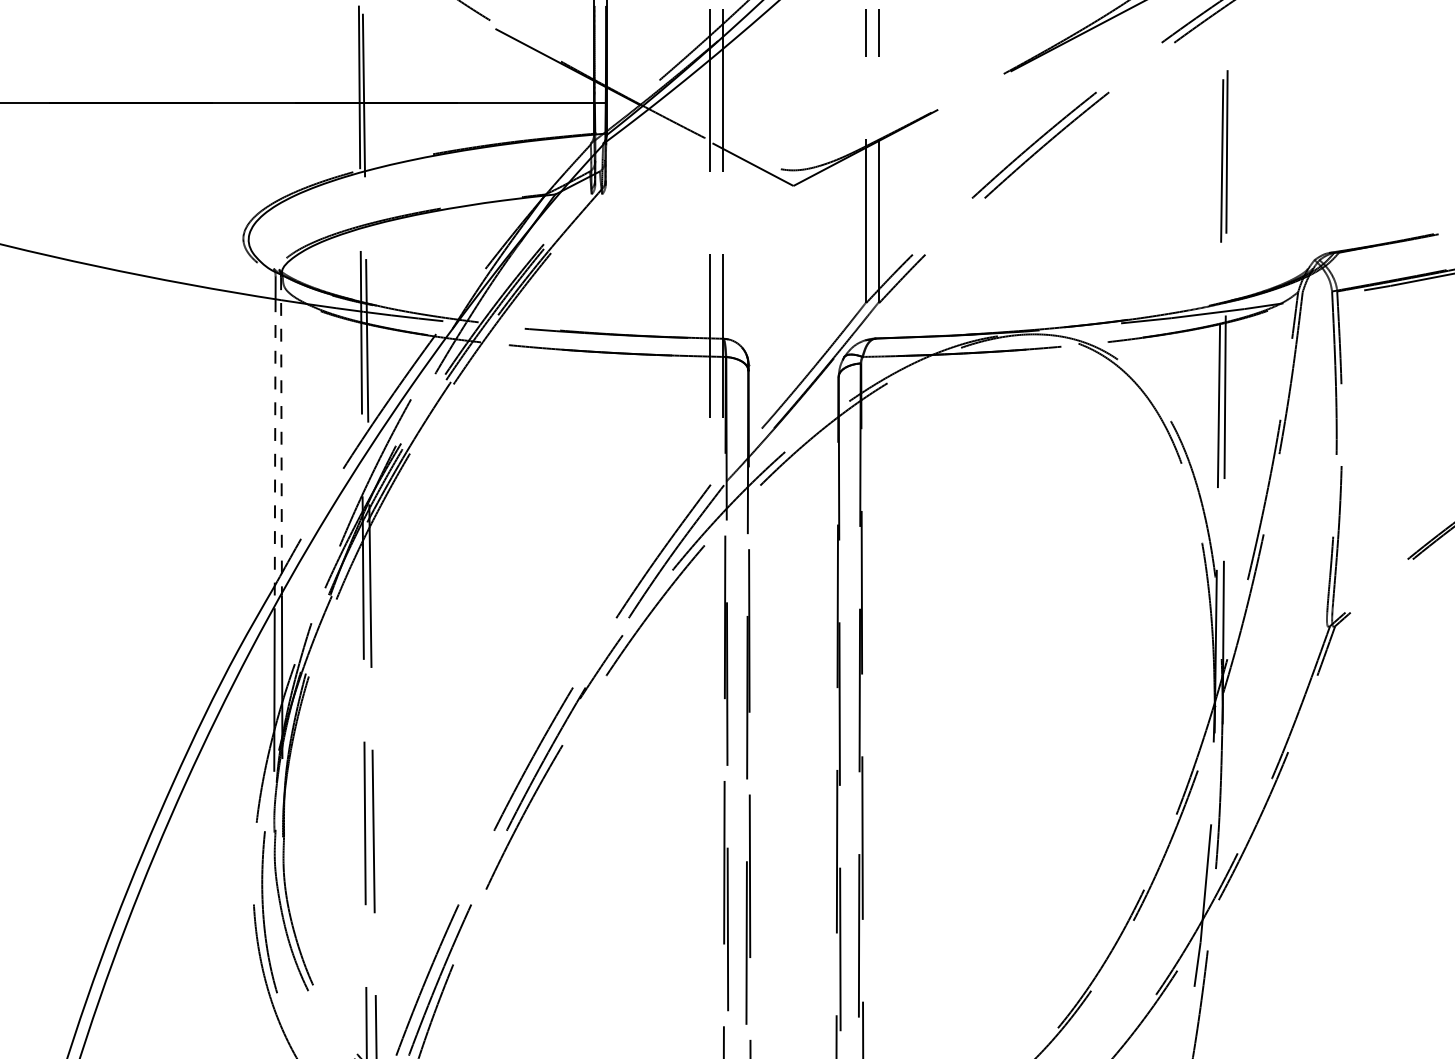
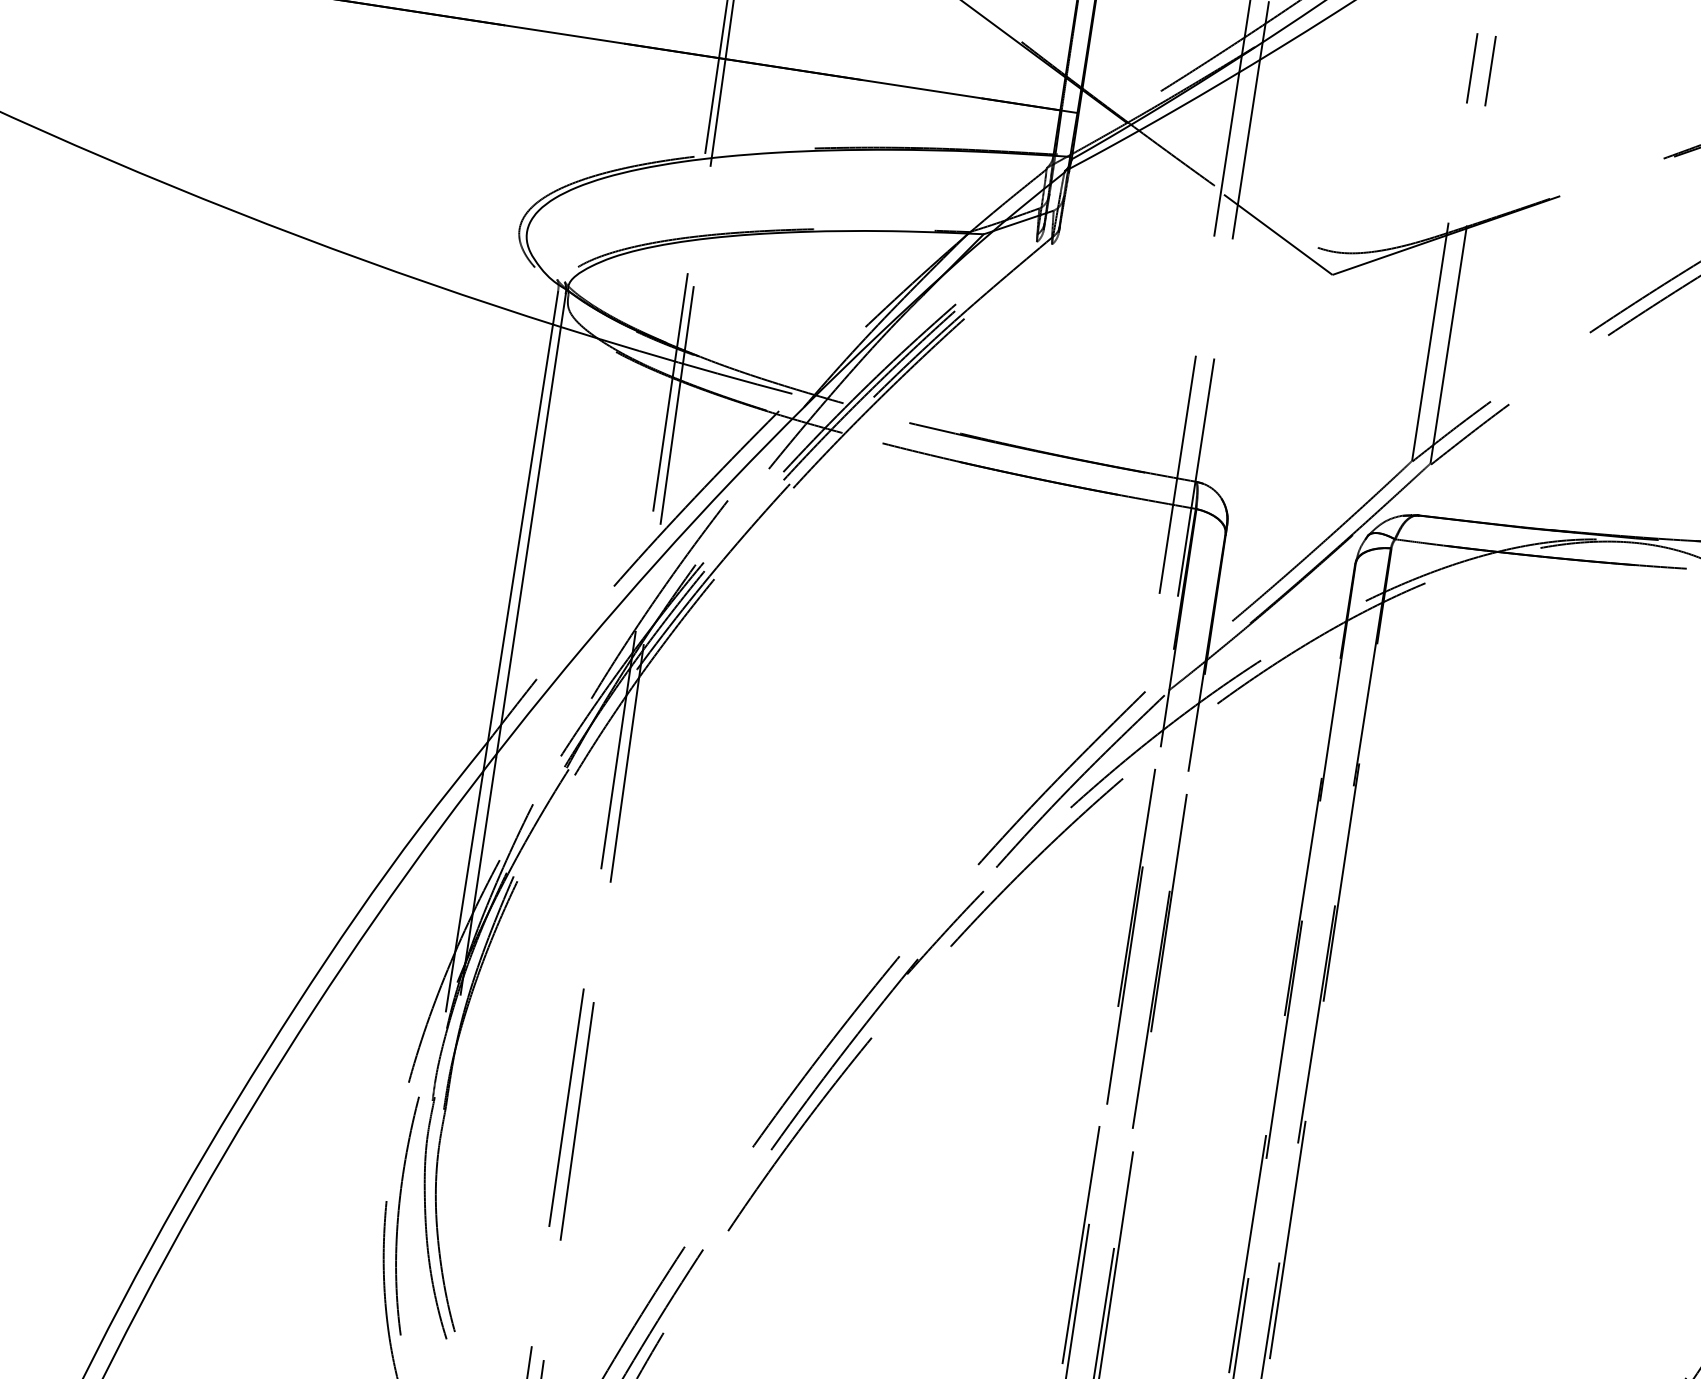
line: (281, 436) -> (531, 525), dashed -> solid
line: (275, 454) -> (518, 550), dashed -> solid

